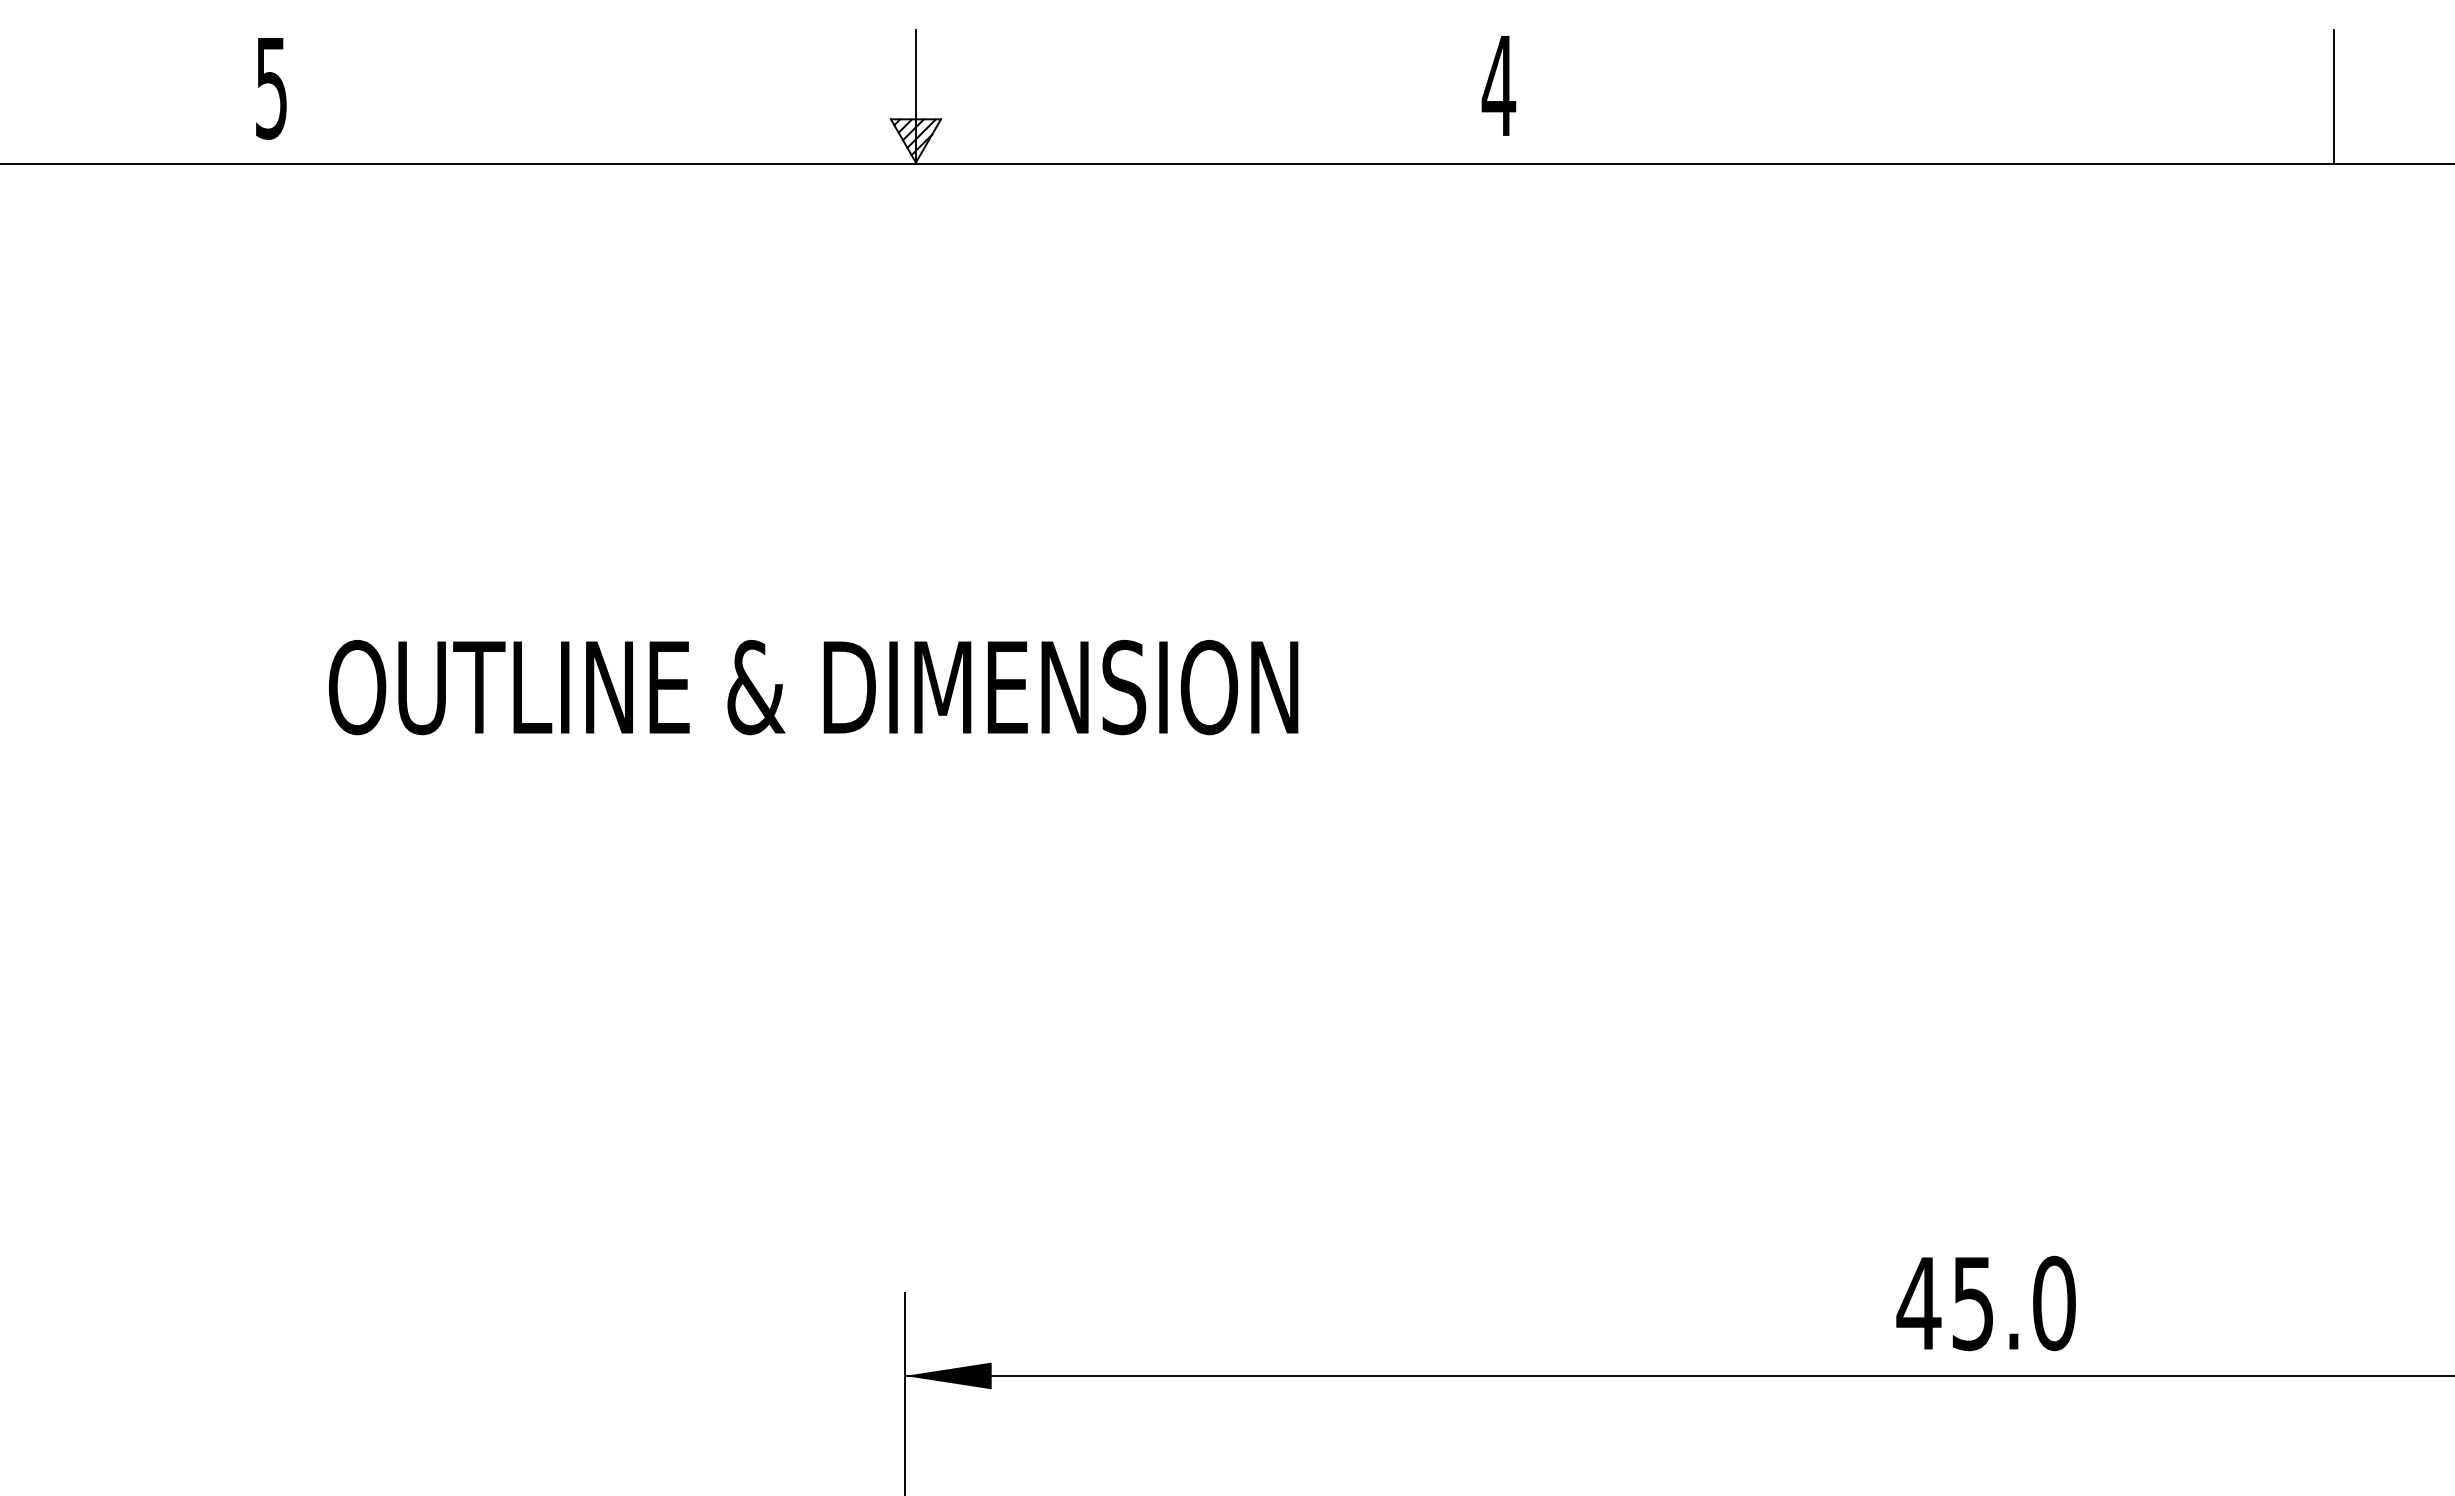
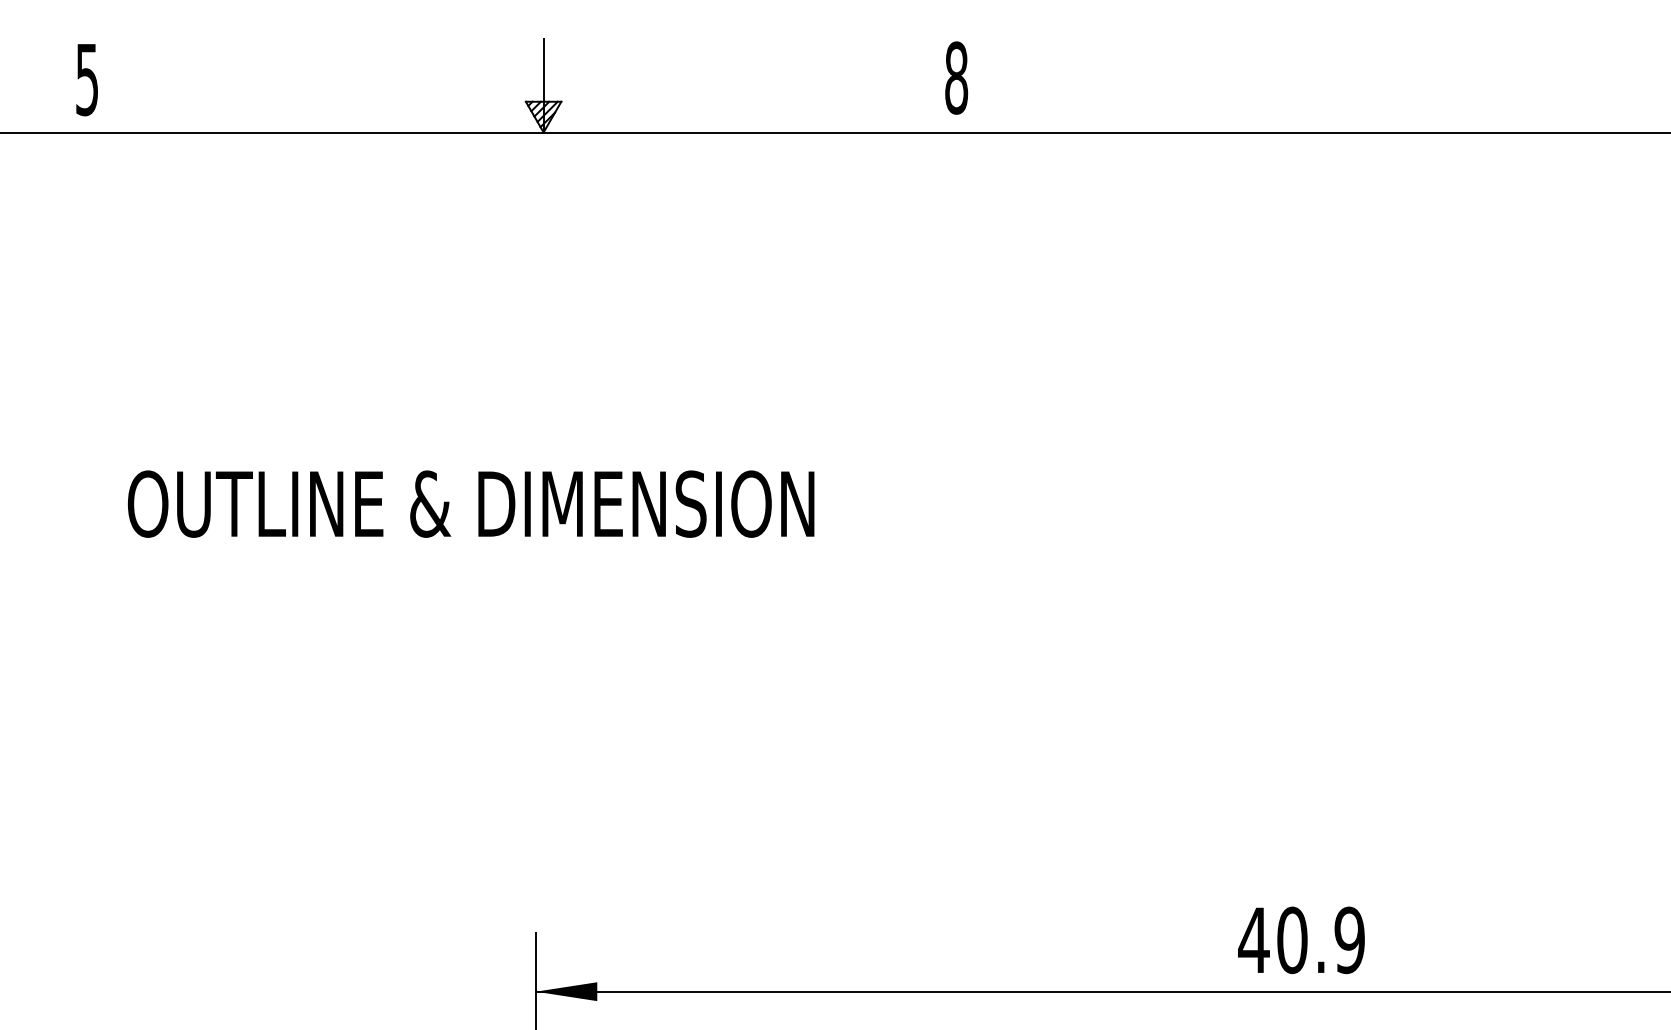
text: (1498, 85) -> (956, 77), 4 -> 8
line: (2333, 96) -> (1547, 85), removed
text: (2013, 1303) -> (1320, 940), 45.0 -> 40.9

